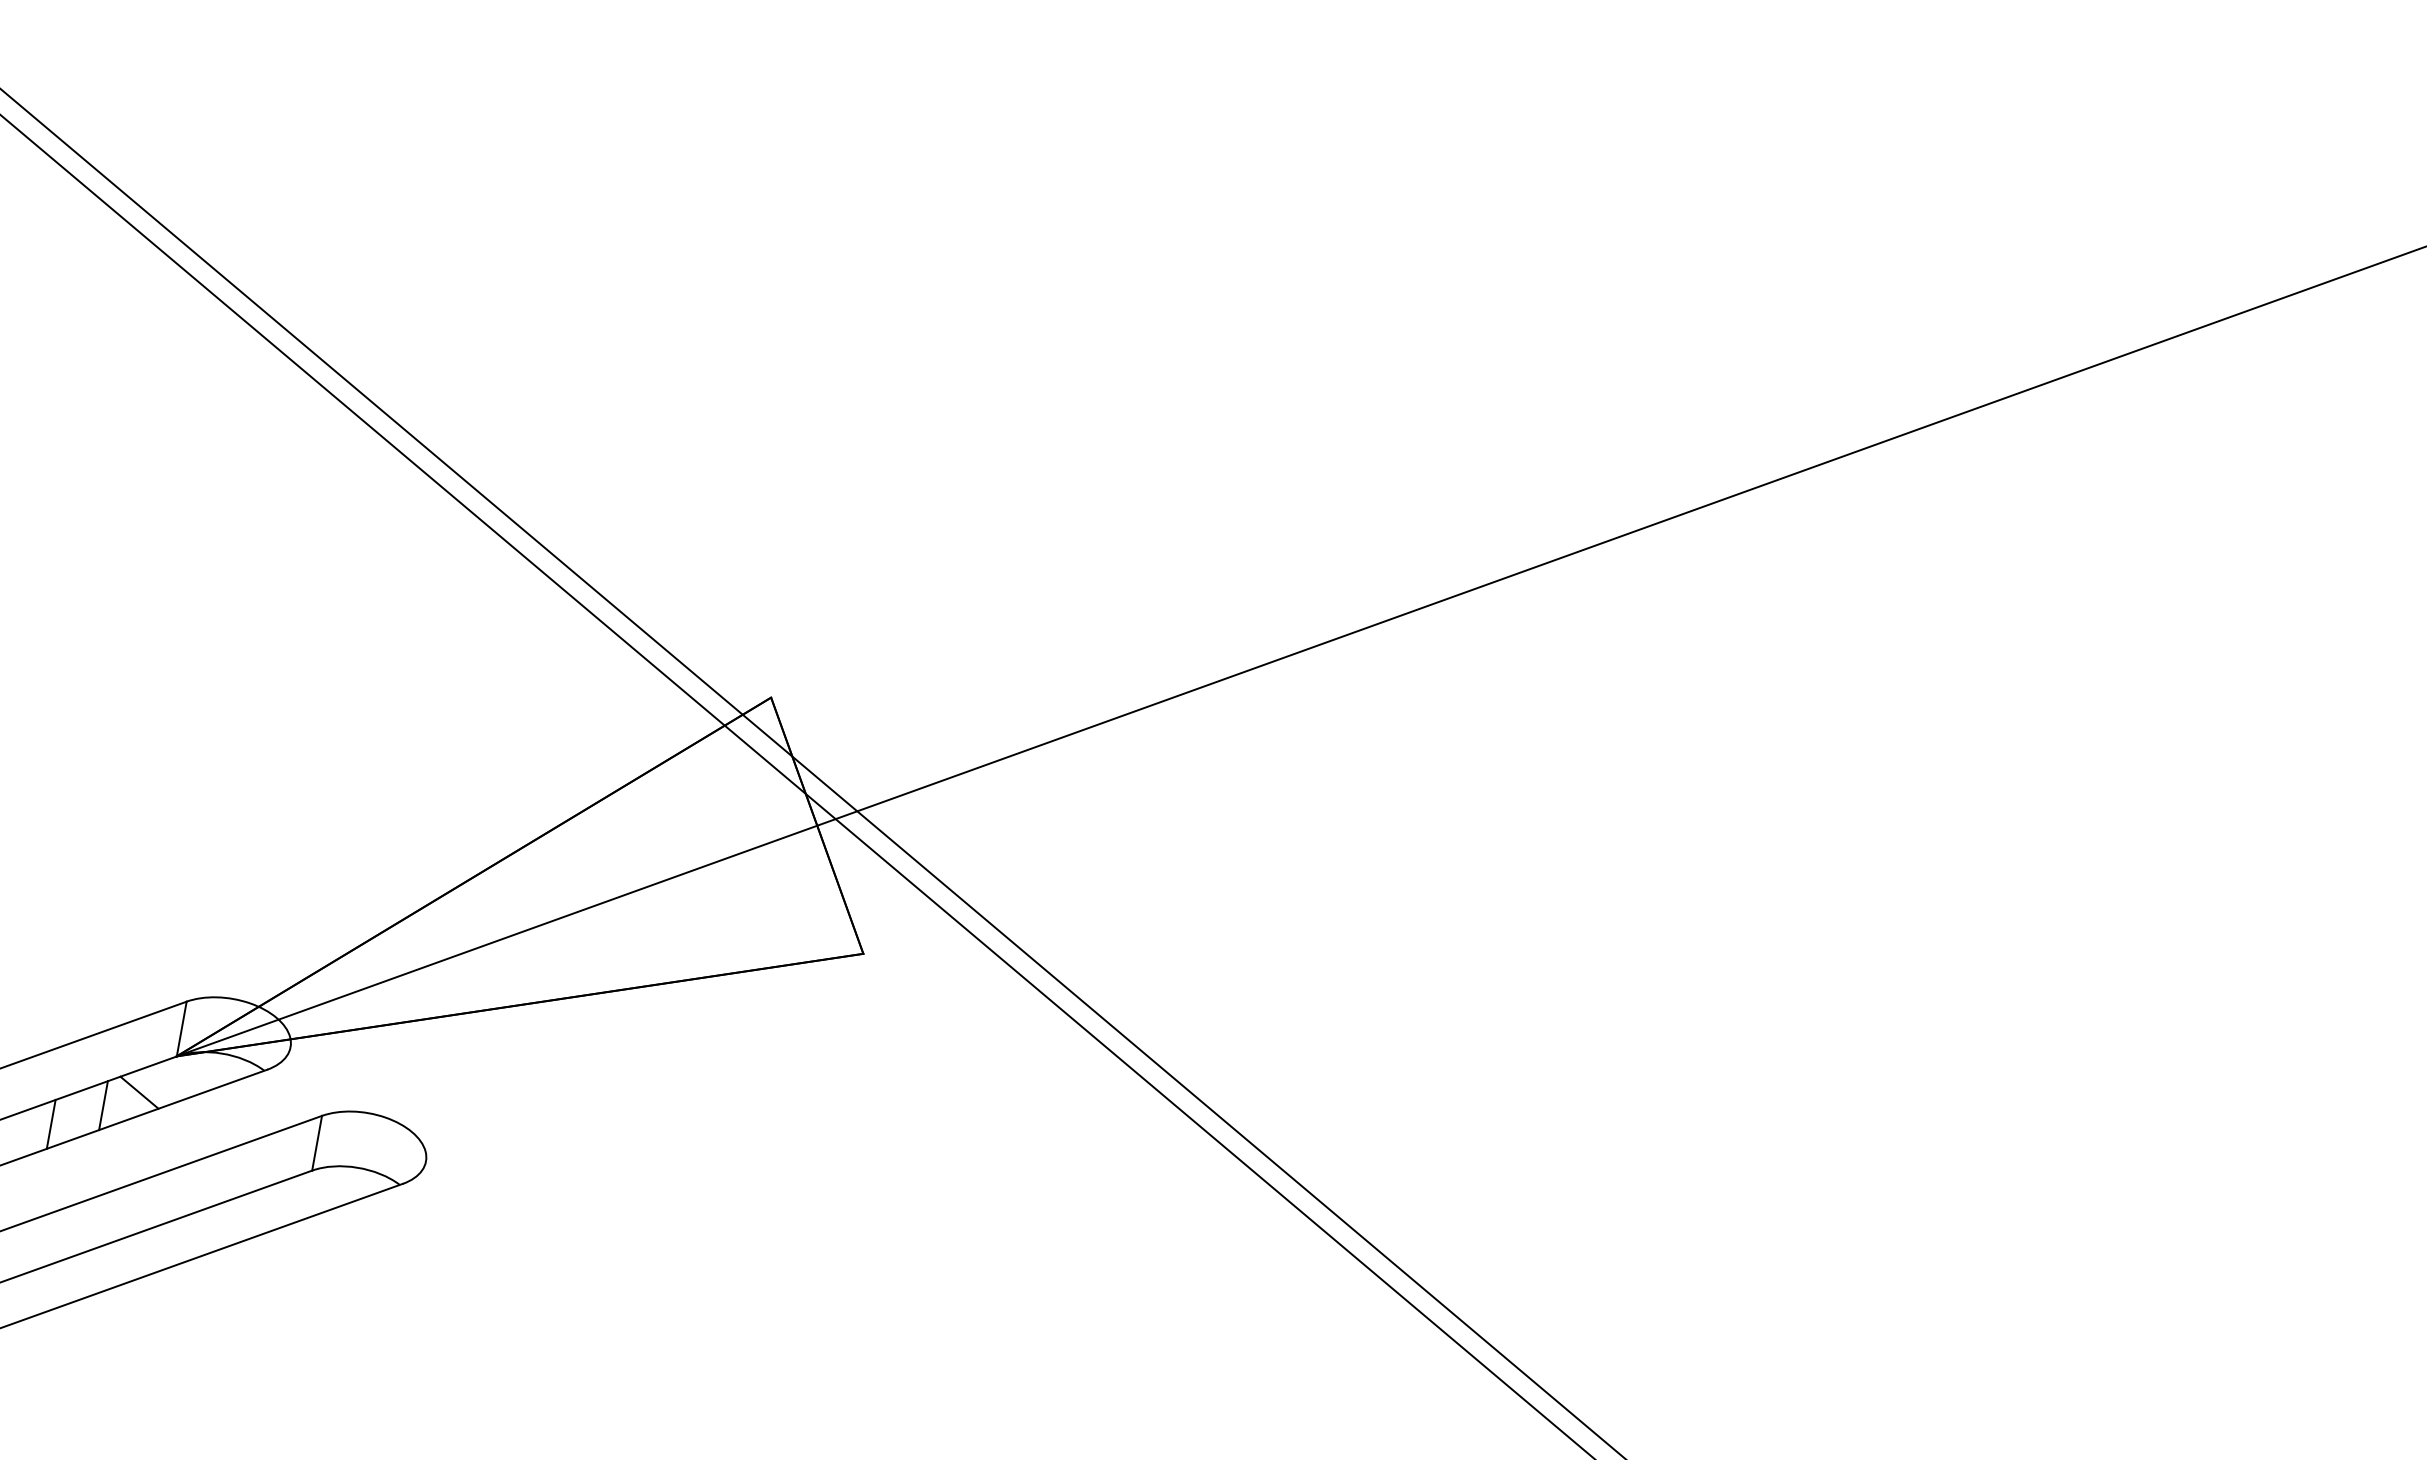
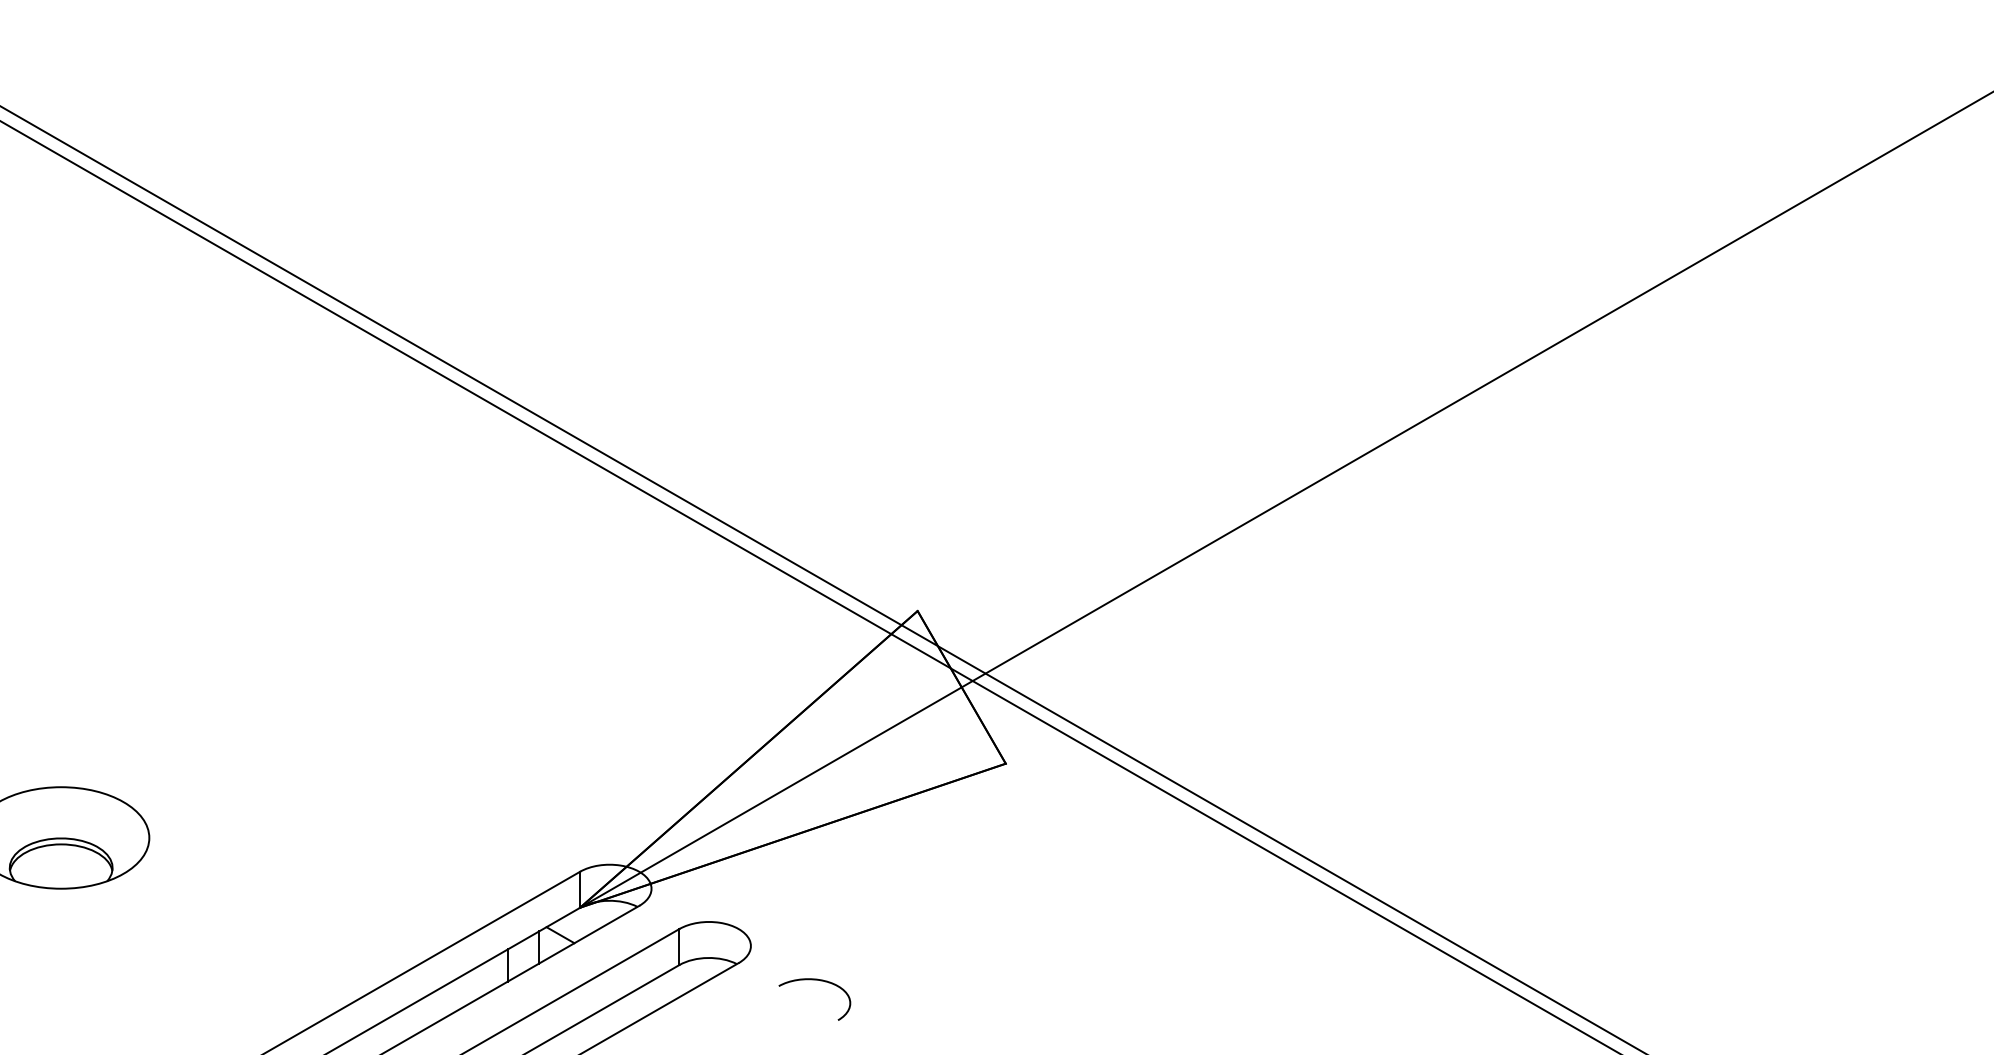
curve: (522, 1234) -> (820, 981), added

